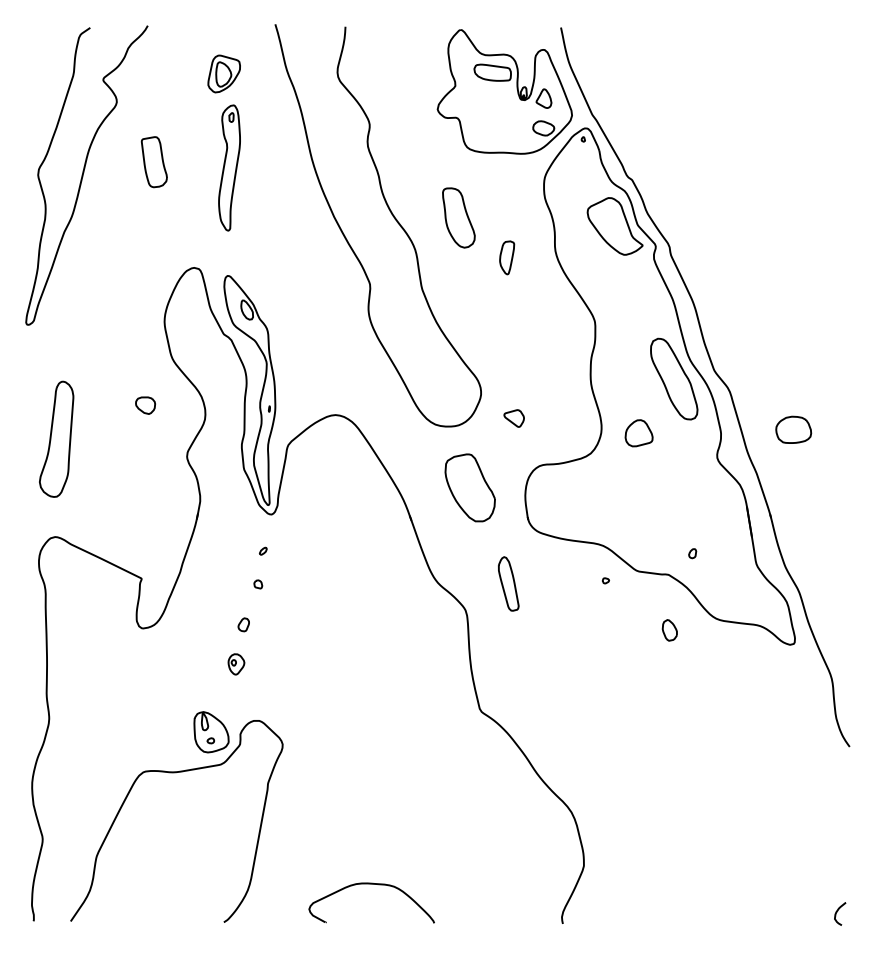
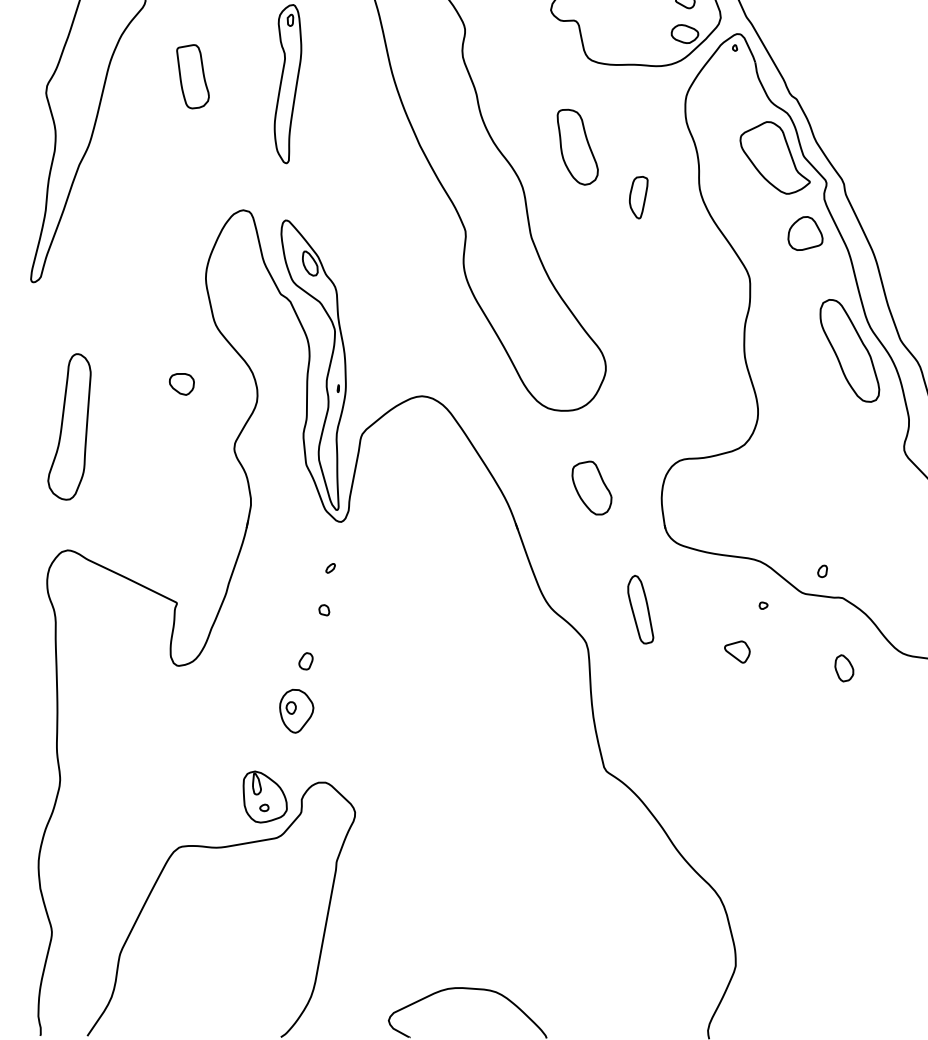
part: (513, 418) -> (736, 652), moved
part: (638, 433) -> (804, 233), moved
part: (469, 487) -> (591, 487), size x0.62
part: (692, 553) -> (822, 571), moved
part: (236, 664) -> (296, 711), size x1.67

